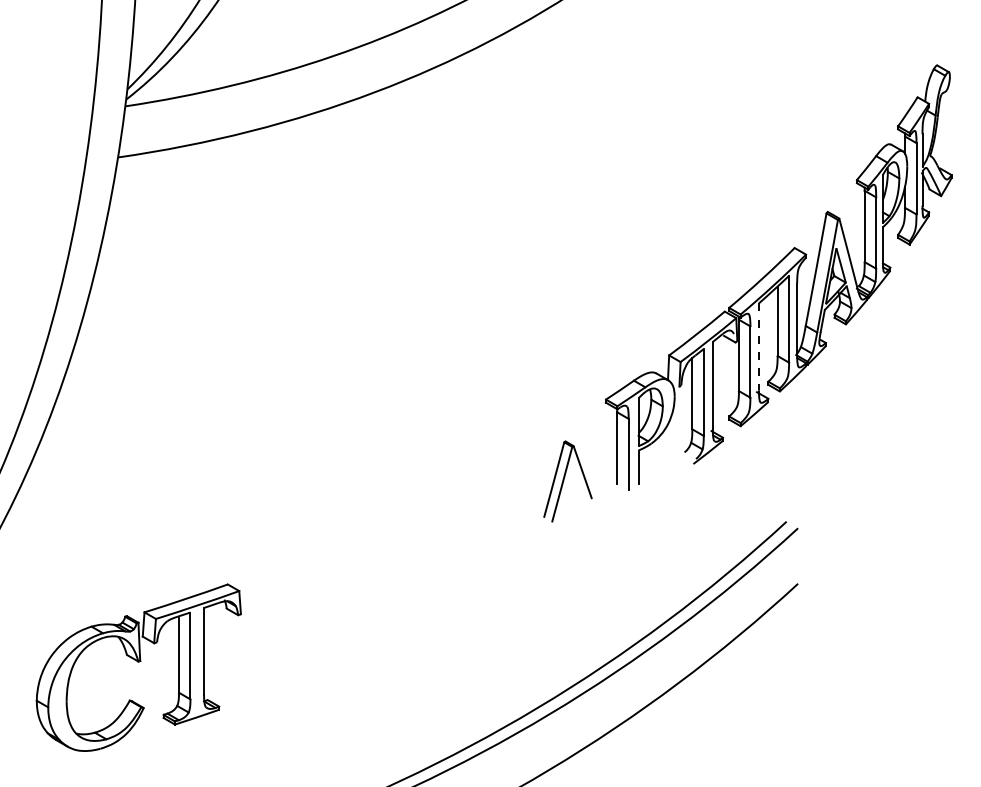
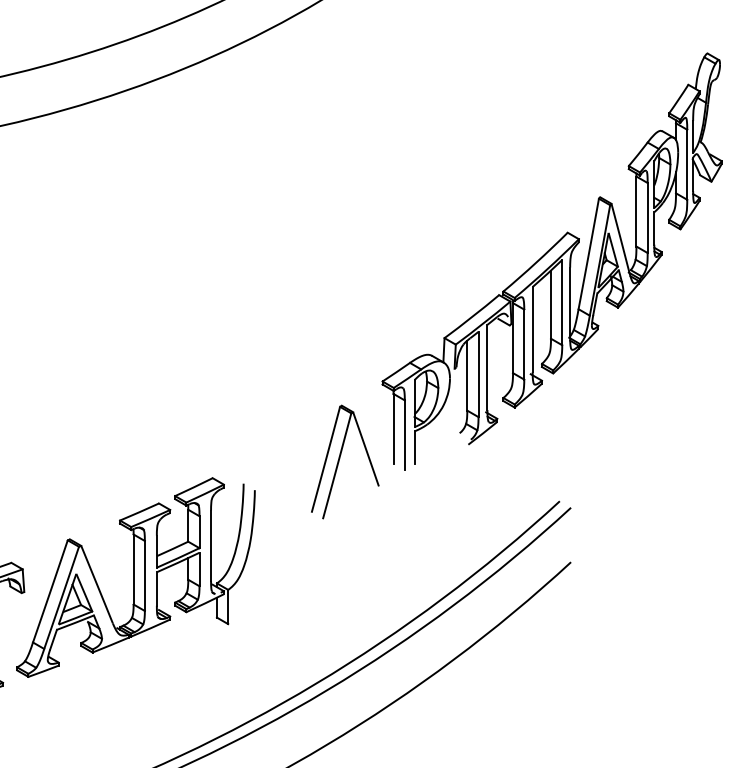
line: (758, 347) -> (532, 330), dashed -> solid
part: (567, 481) -> (344, 461), size x1.43
part: (354, 599) -> (135, 577), added

